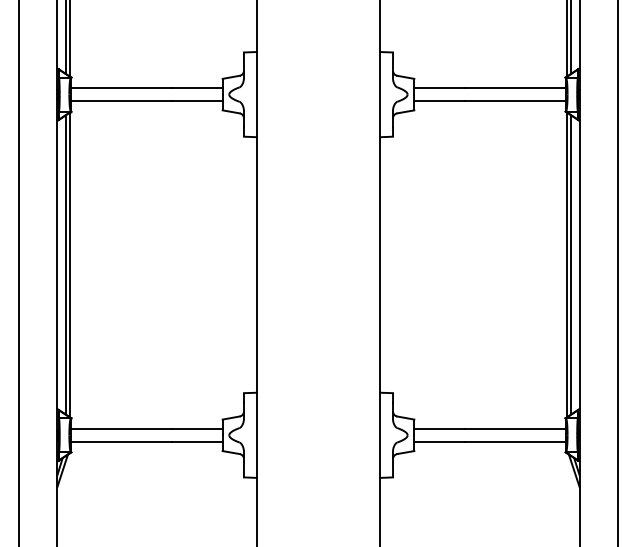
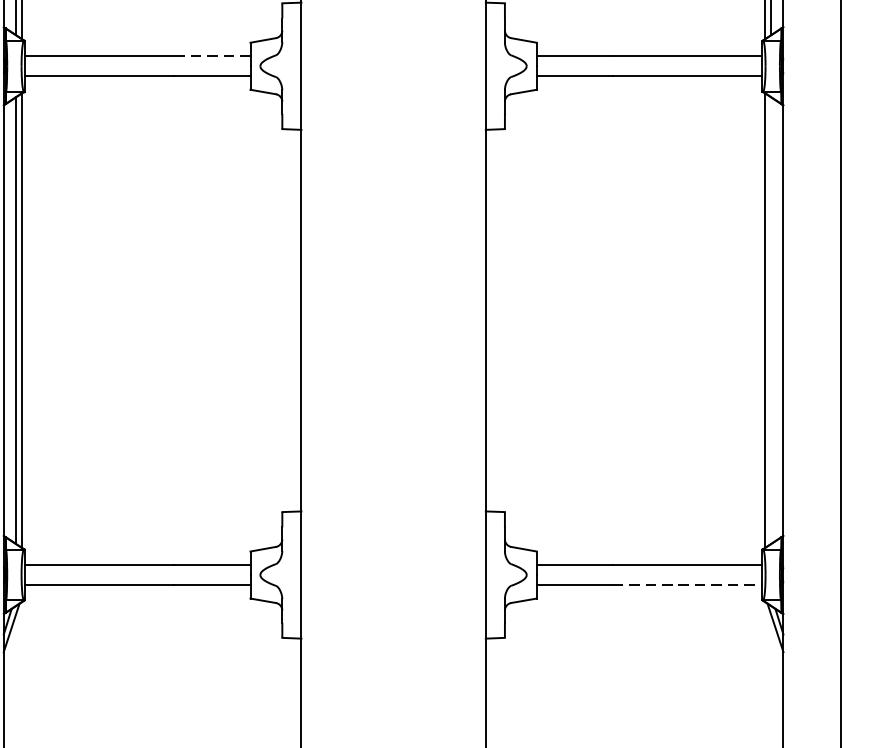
line: (197, 87) -> (212, 55), solid -> dashed
line: (571, 264) -> (771, 319), removed
line: (515, 442) -> (687, 585), solid -> dashed

